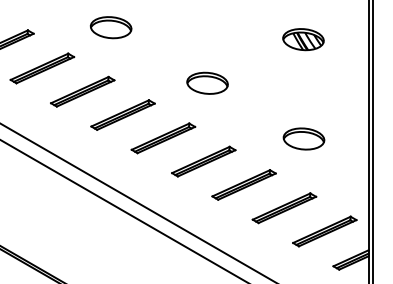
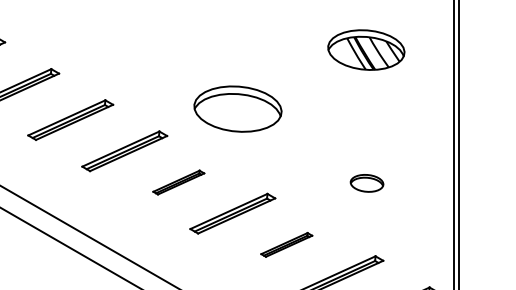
part: (110, 27) -> (107, 34), removed
part: (303, 39) -> (366, 50), size x1.4
part: (207, 82) -> (237, 107), size x1.6
part: (163, 138) -> (178, 182), size x0.6
part: (303, 138) -> (366, 182), size x0.6
part: (243, 184) -> (286, 244), size x0.6

